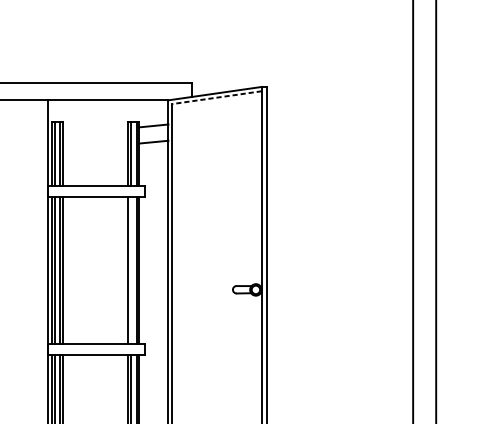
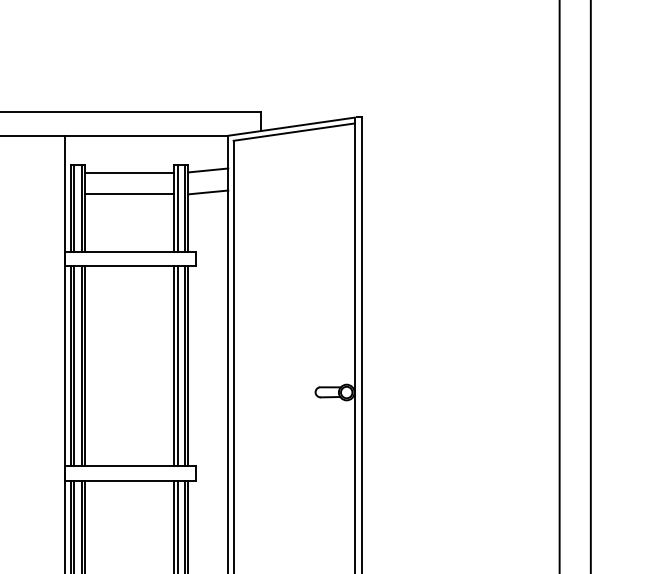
line: (216, 97) -> (293, 132), dashed -> solid
line: (95, 127) -> (129, 172), added
line: (95, 143) -> (129, 194), added
line: (130, 269) -> (177, 365), added

